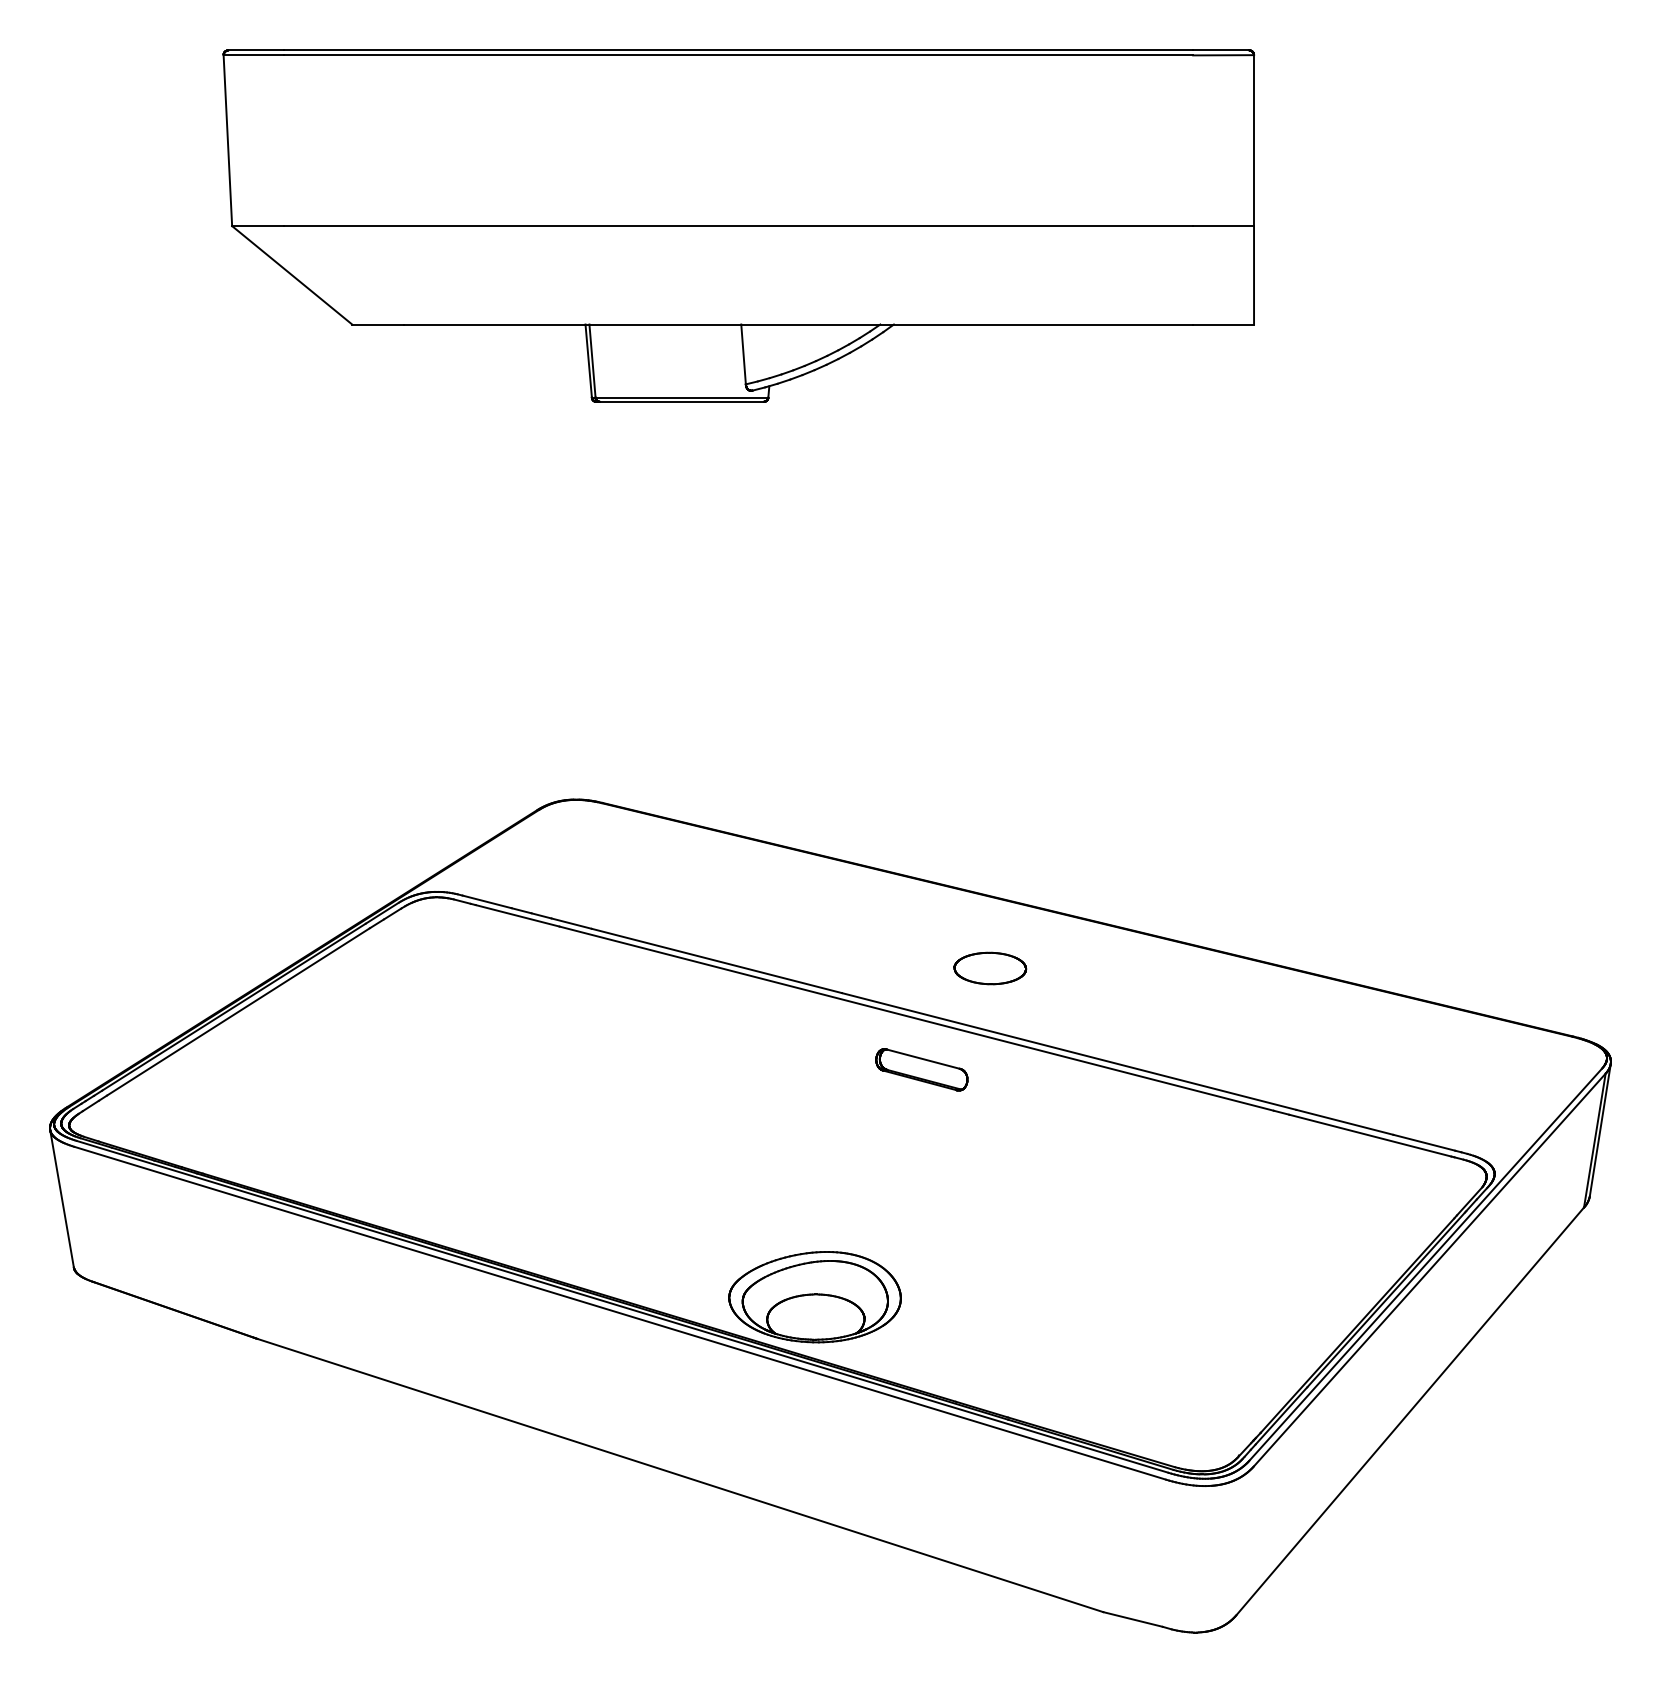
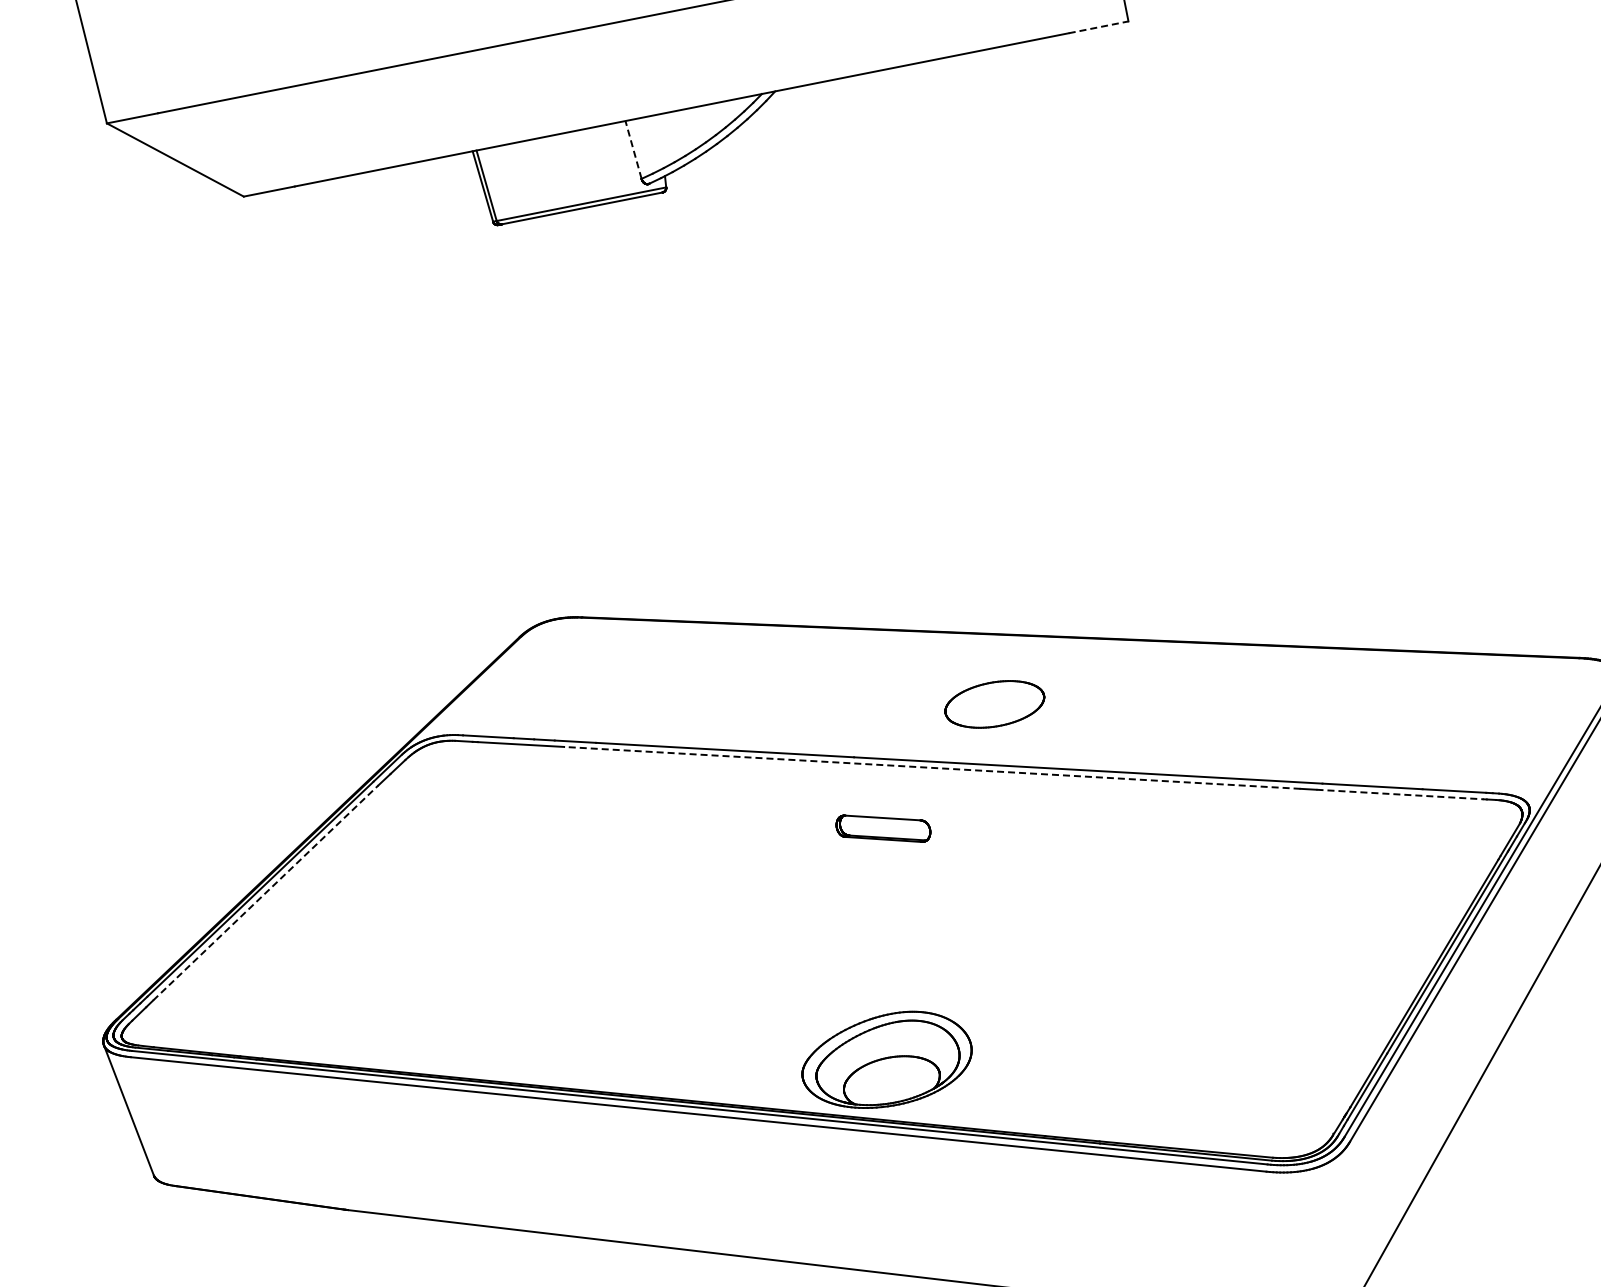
line: (1224, 324) -> (1099, 27), solid -> dashed
line: (743, 353) -> (633, 149), solid -> dashed
part: (990, 968) -> (995, 704), size x1.4
line: (238, 1011) -> (265, 892), solid -> dashed
line: (916, 1018) -> (932, 767), solid -> dashed
part: (921, 1069) -> (883, 828), moved
line: (1370, 1135) -> (1400, 794), solid -> dashed

